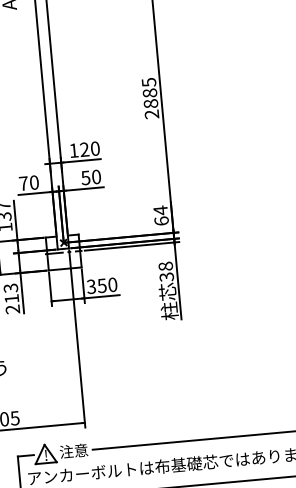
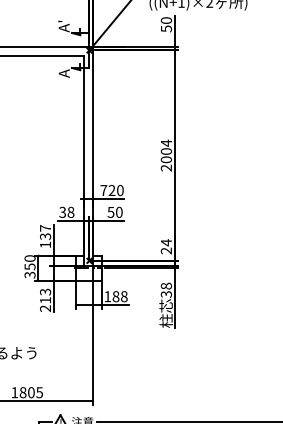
text: (150, 93) -> (166, 151), 2885 -> 2004
text: (73, 150) -> (103, 190), 120 -> 720
text: (28, 182) -> (66, 211), 70 -> 38
text: (160, 220) -> (165, 250), 64 -> 24
text: (101, 285) -> (115, 296), 350 -> 188

